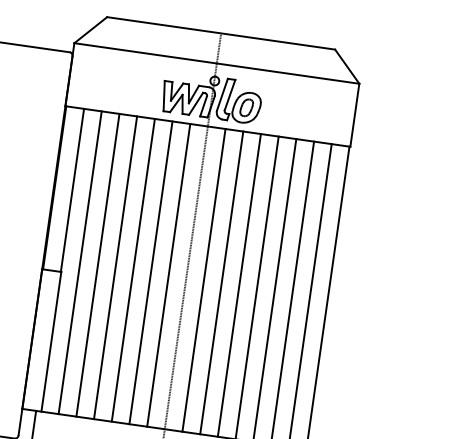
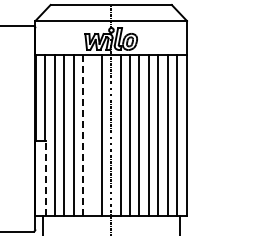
line: (134, 271) -> (83, 135), solid -> dashed
line: (151, 271) -> (92, 134), removed
line: (51, 340) -> (45, 177), solid -> dashed

